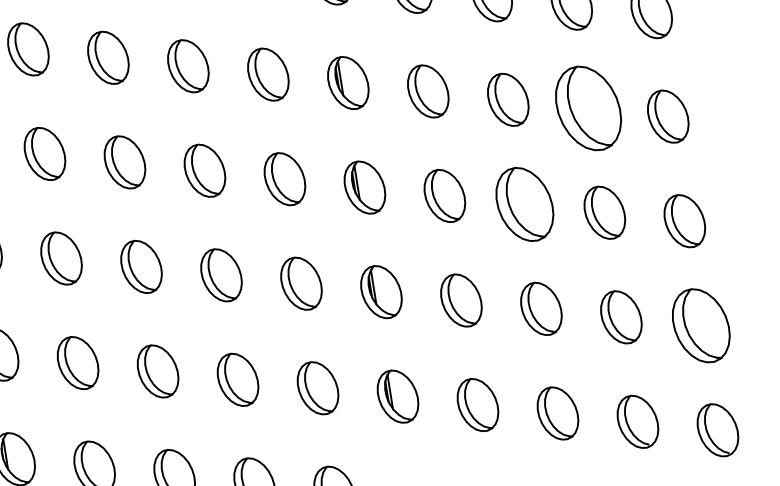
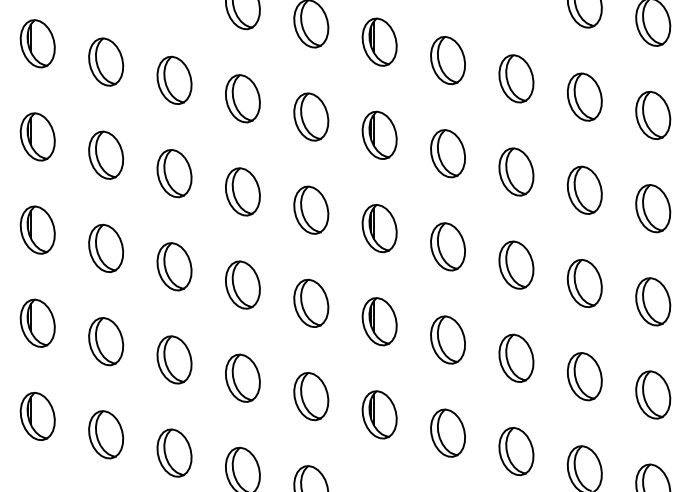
part: (587, 107) -> (584, 189), size x0.62
part: (524, 203) -> (516, 264), size x0.71
part: (701, 325) -> (653, 394), size x0.71

